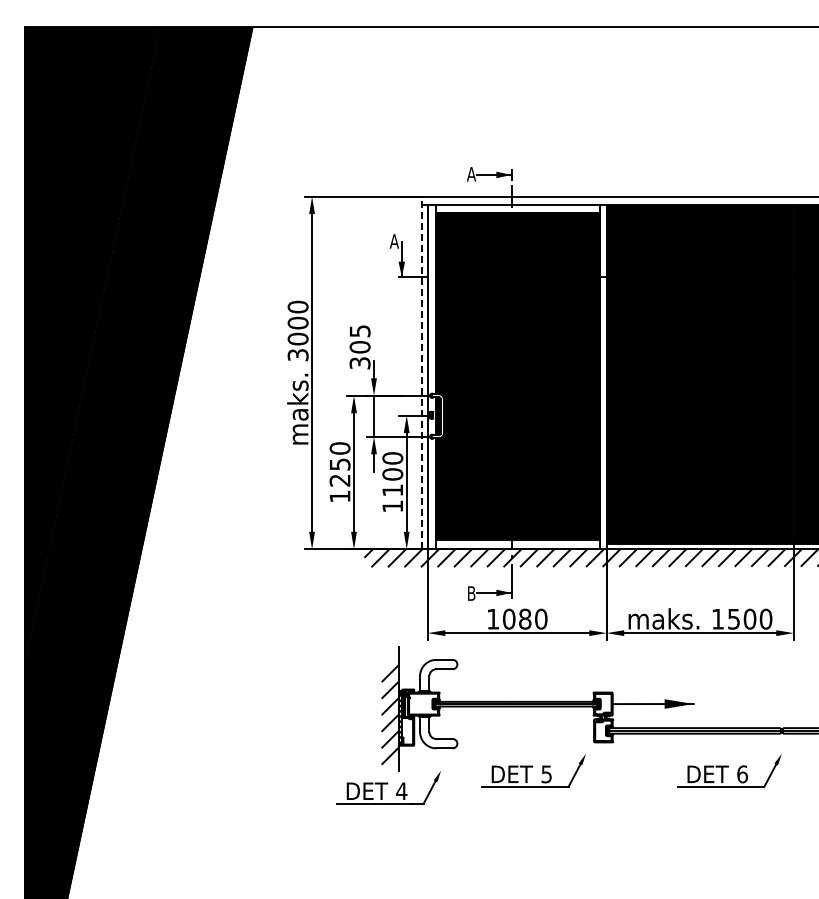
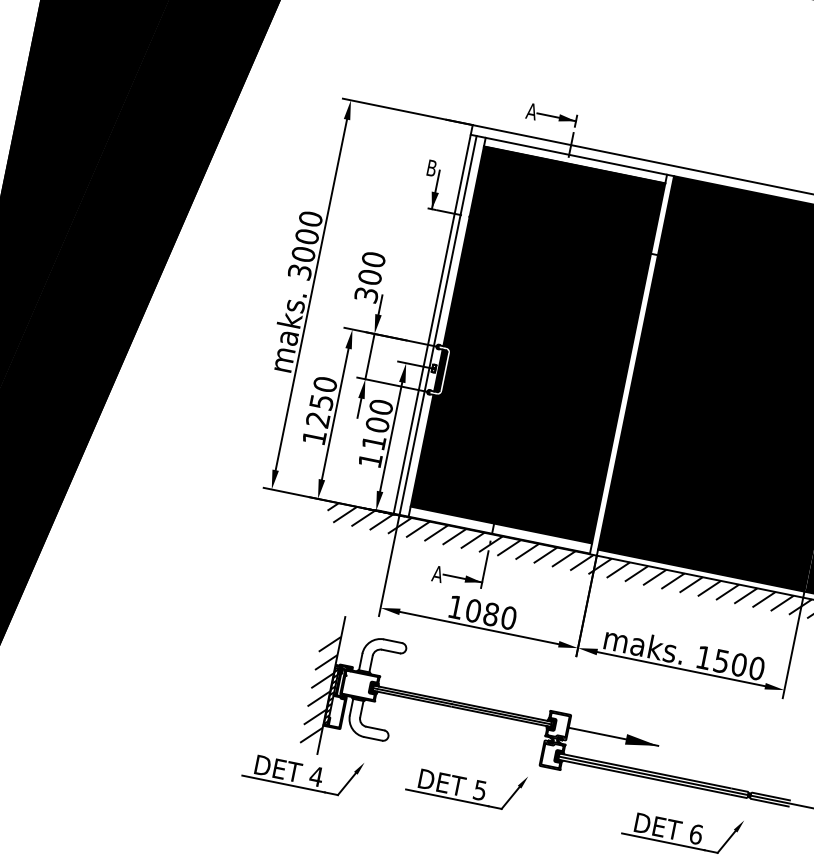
text: (394, 241) -> (431, 168), A -> B
text: (359, 331) -> (372, 259), 305 -> 300
line: (422, 372) -> (433, 319), dashed -> solid
text: (471, 593) -> (437, 574), B -> A

